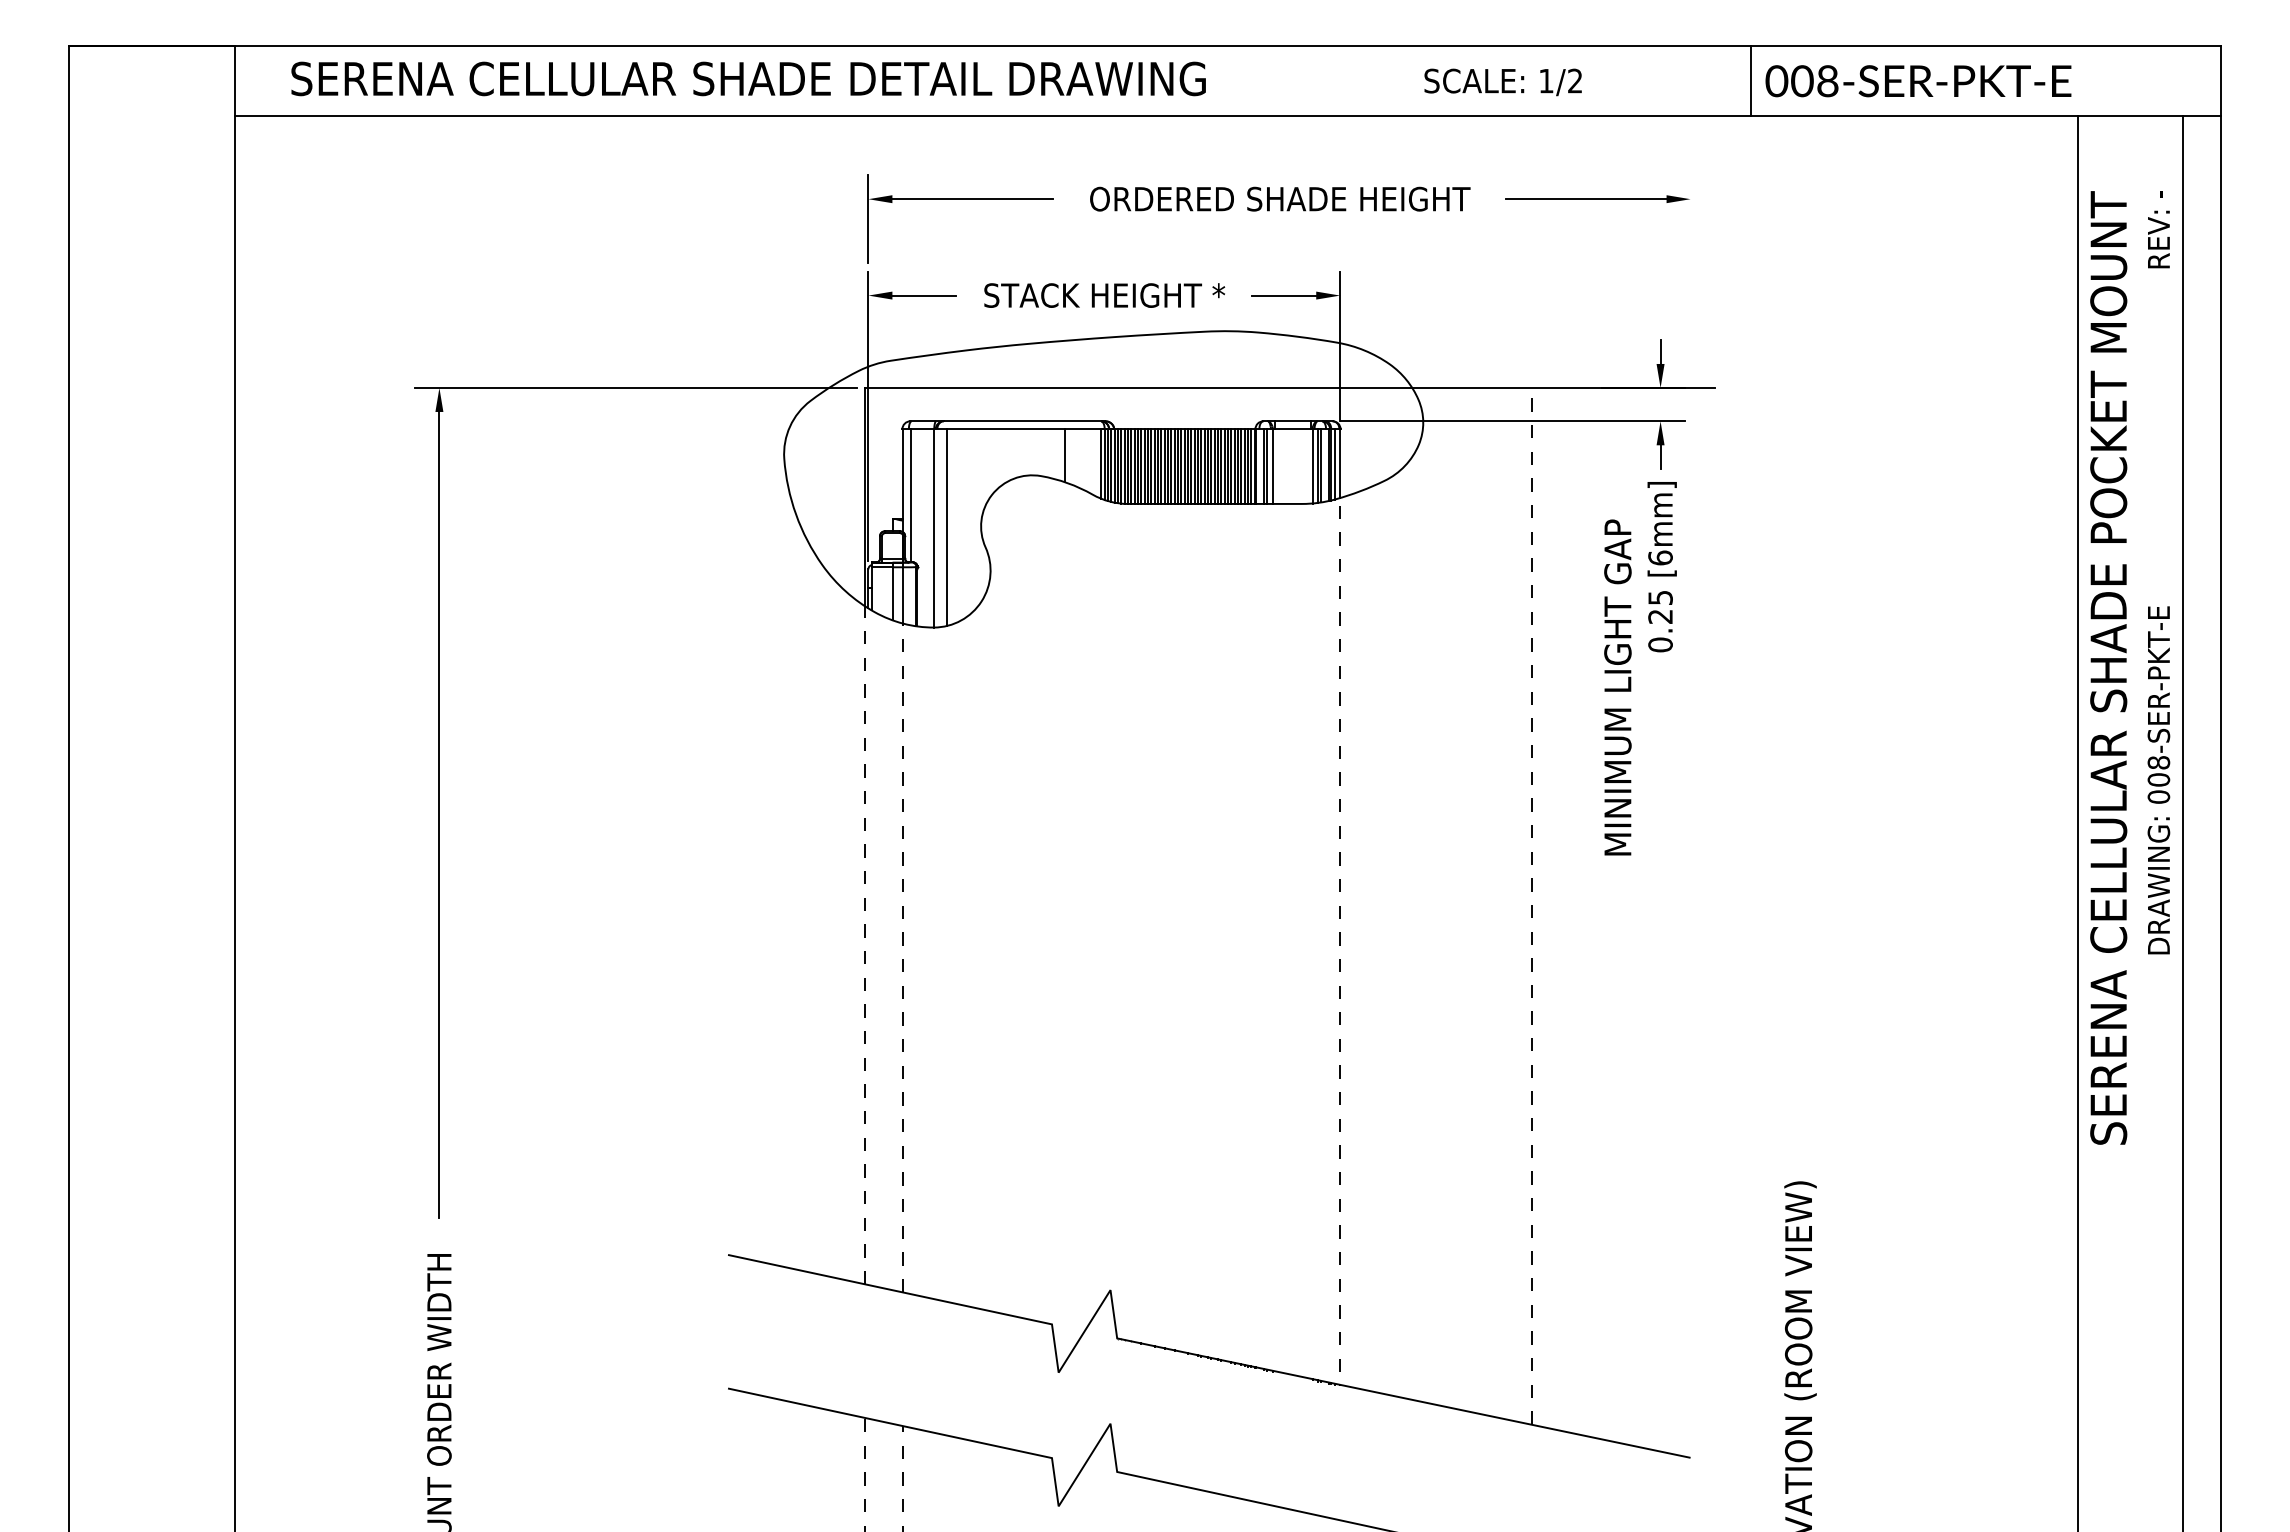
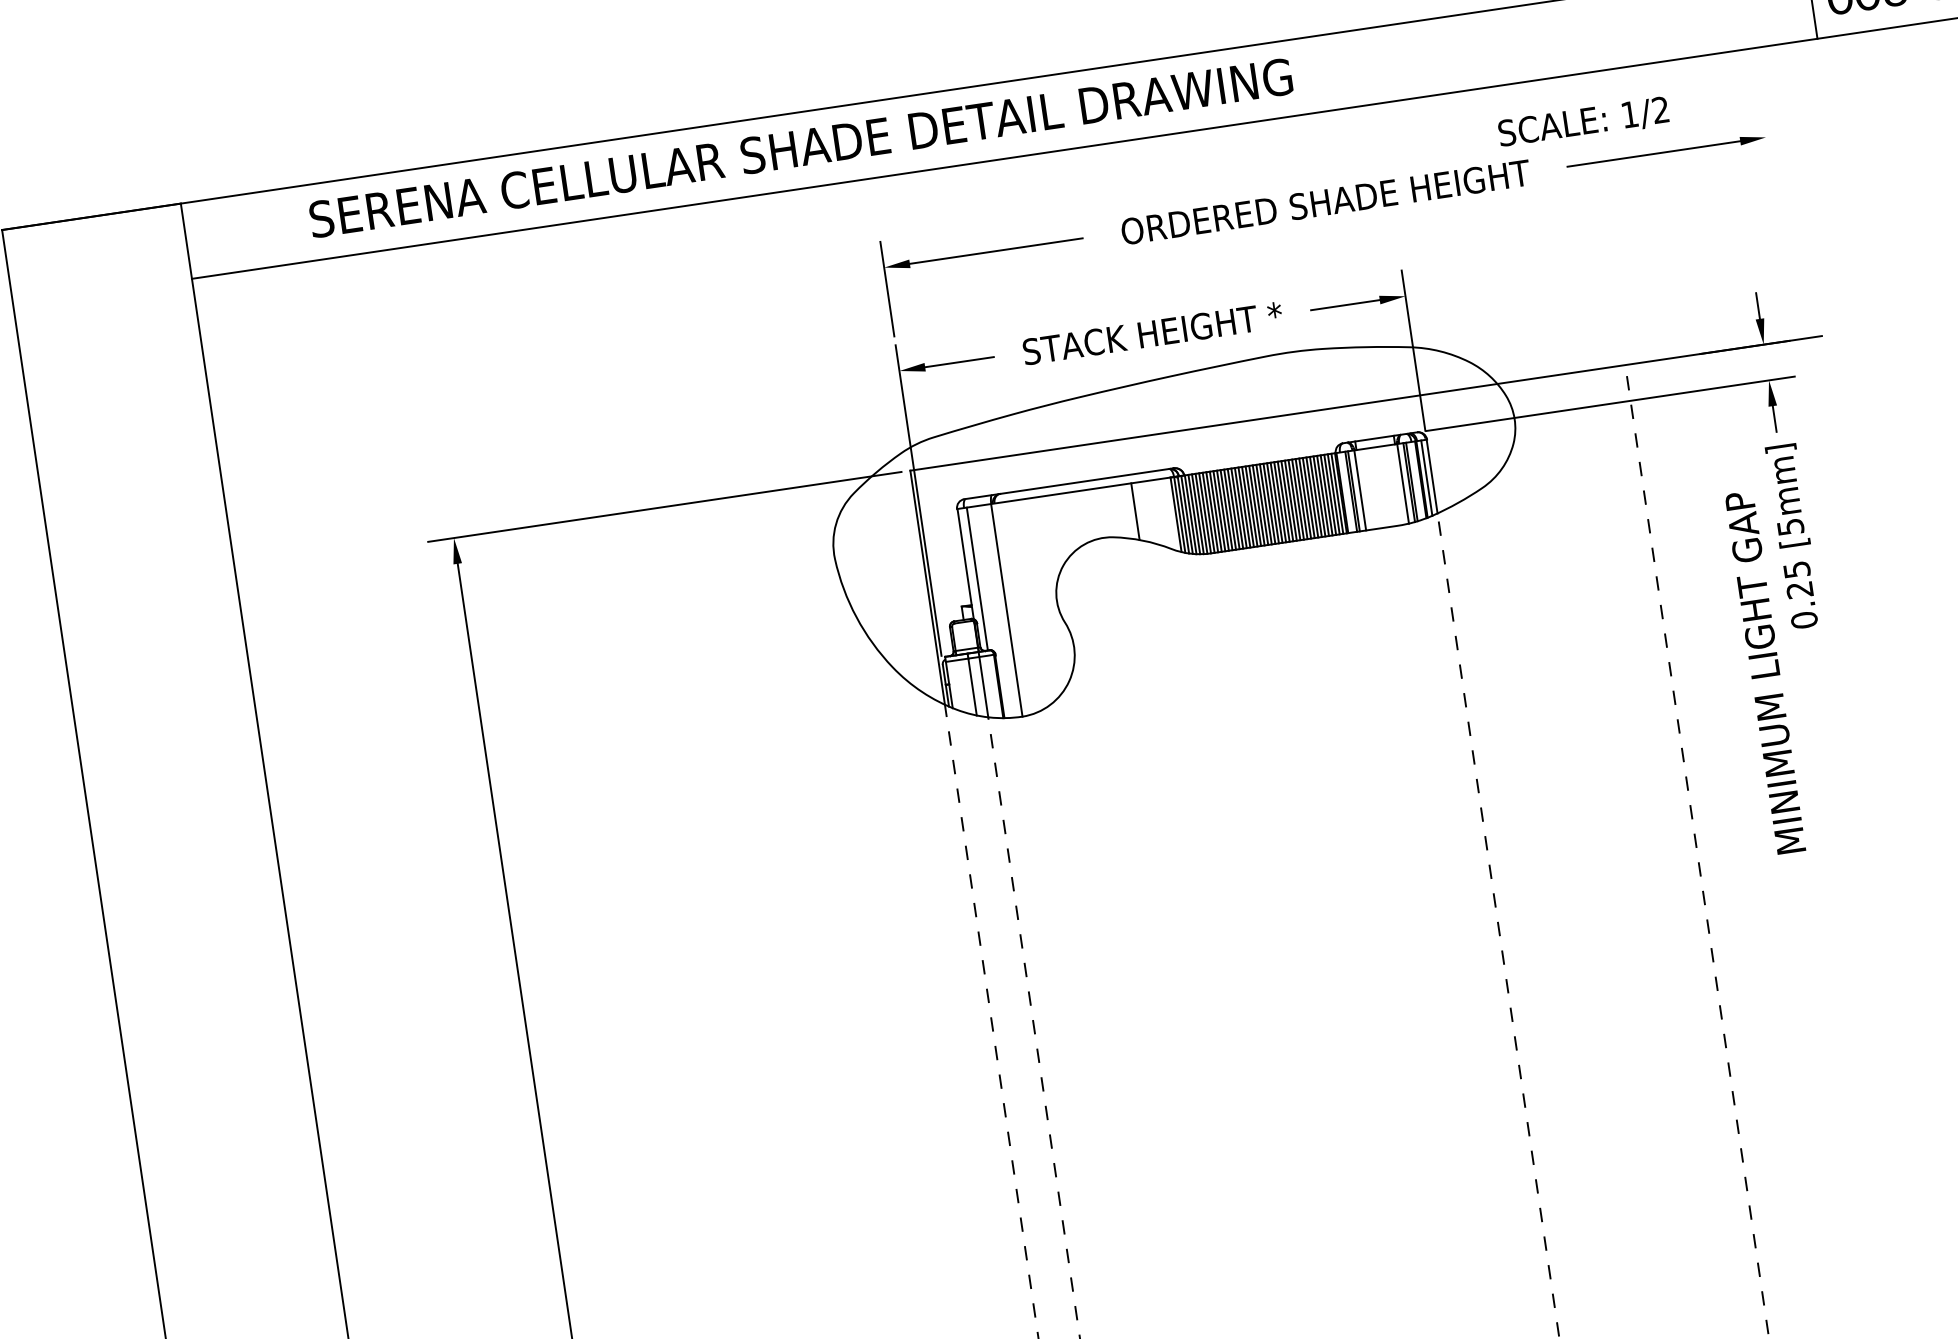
text: (748, 78) -> (800, 147), moved
text: (1502, 82) -> (1582, 123), moved
line: (947, 527) -> (1021, 607), removed
text: (1660, 557) -> (1790, 526), [6mm] -> [5mm]

